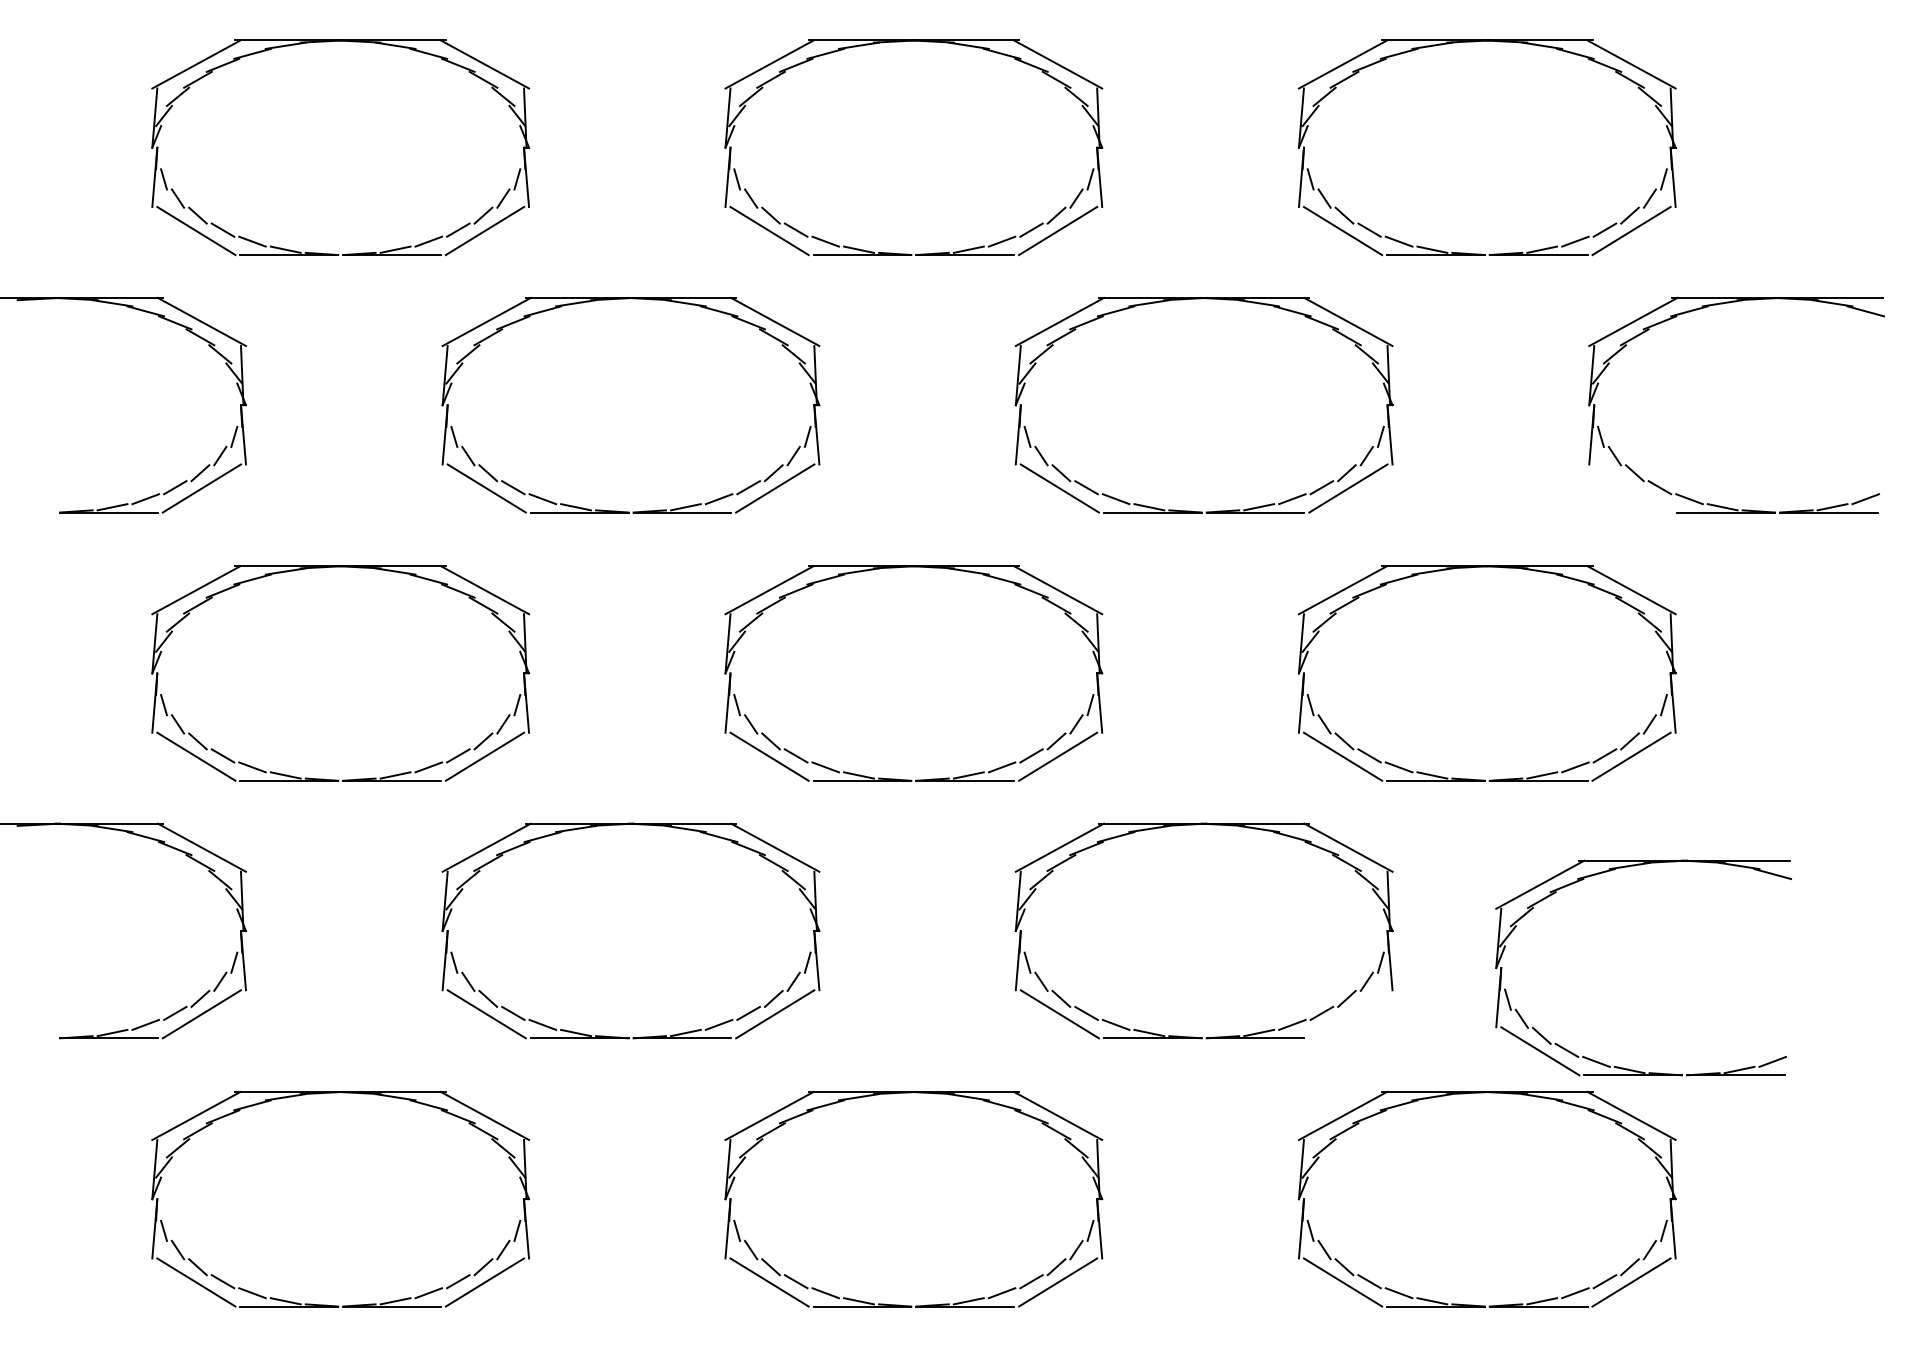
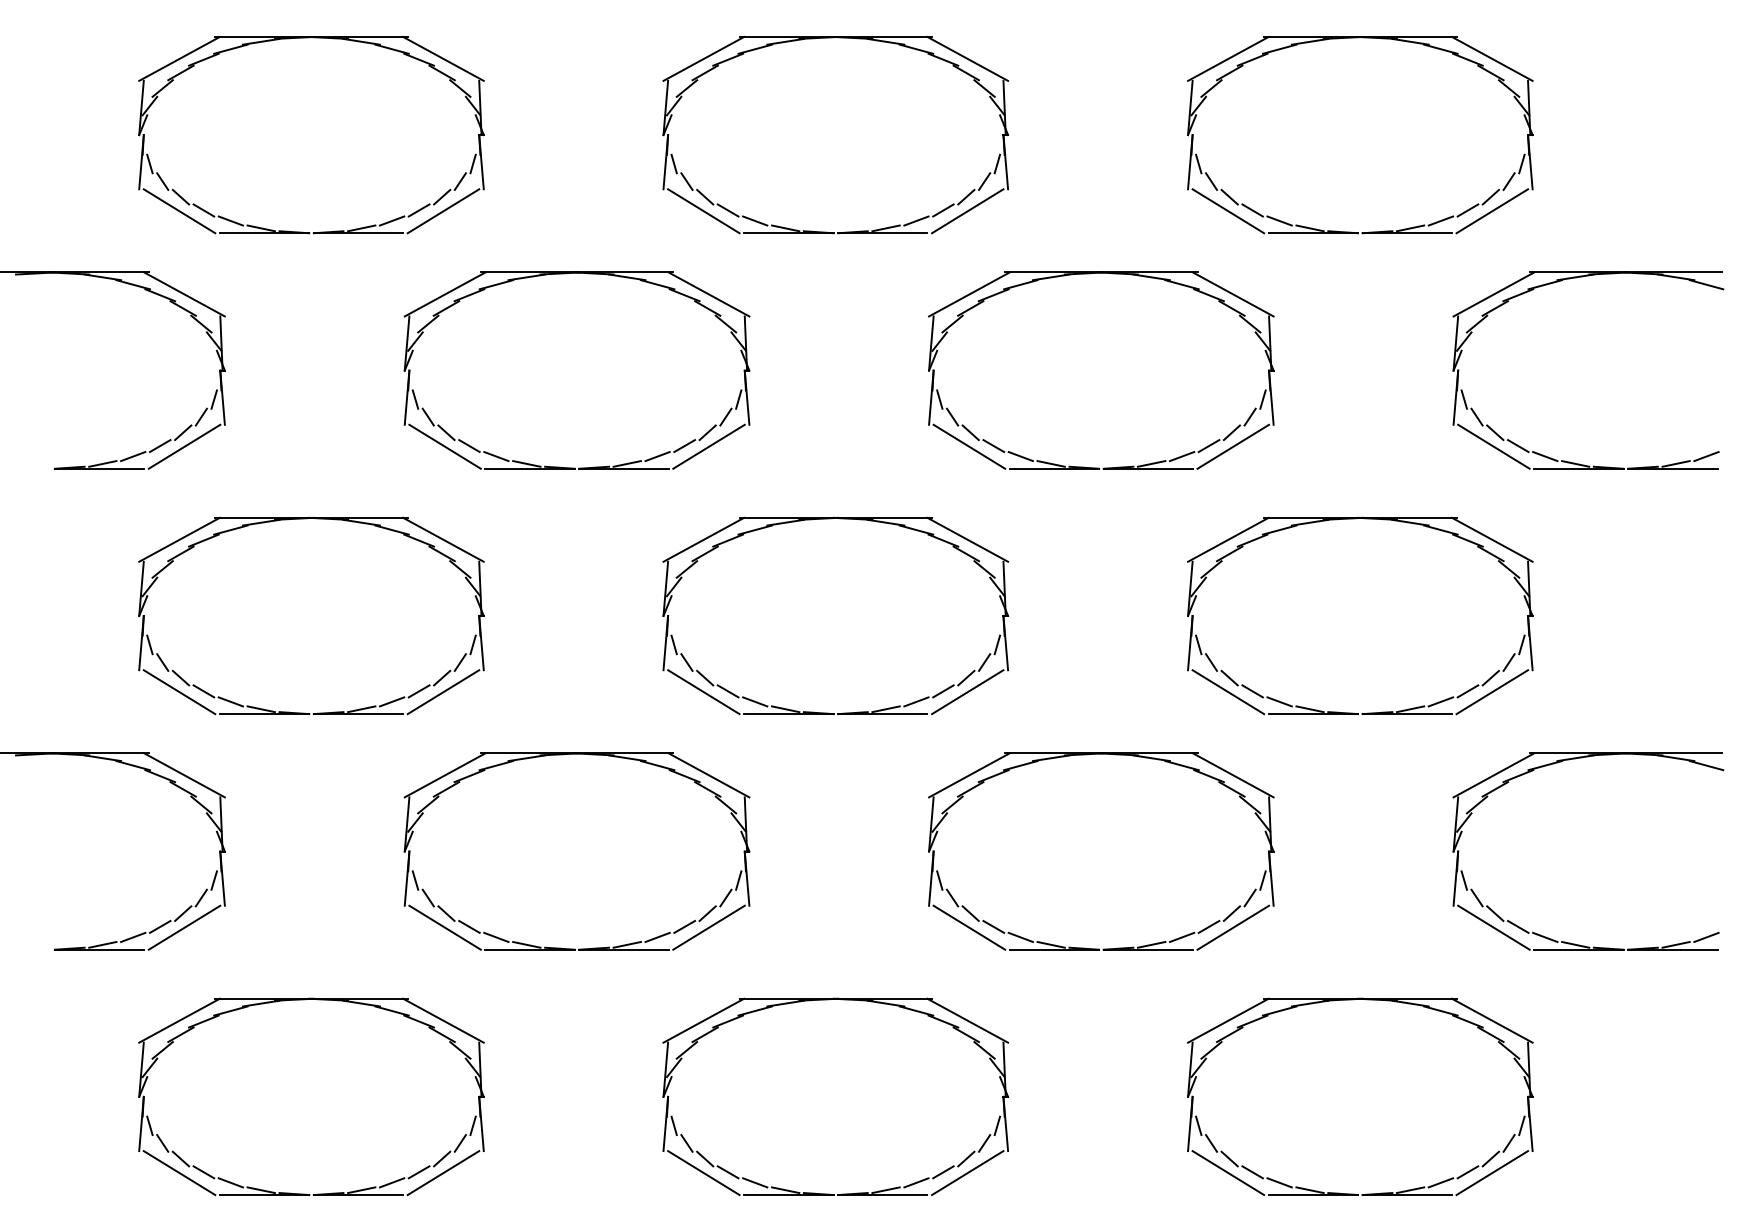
line: (1633, 488) -> (1494, 446), added
part: (1628, 867) -> (1574, 759), moved
line: (1348, 1014) -> (1233, 927), added

